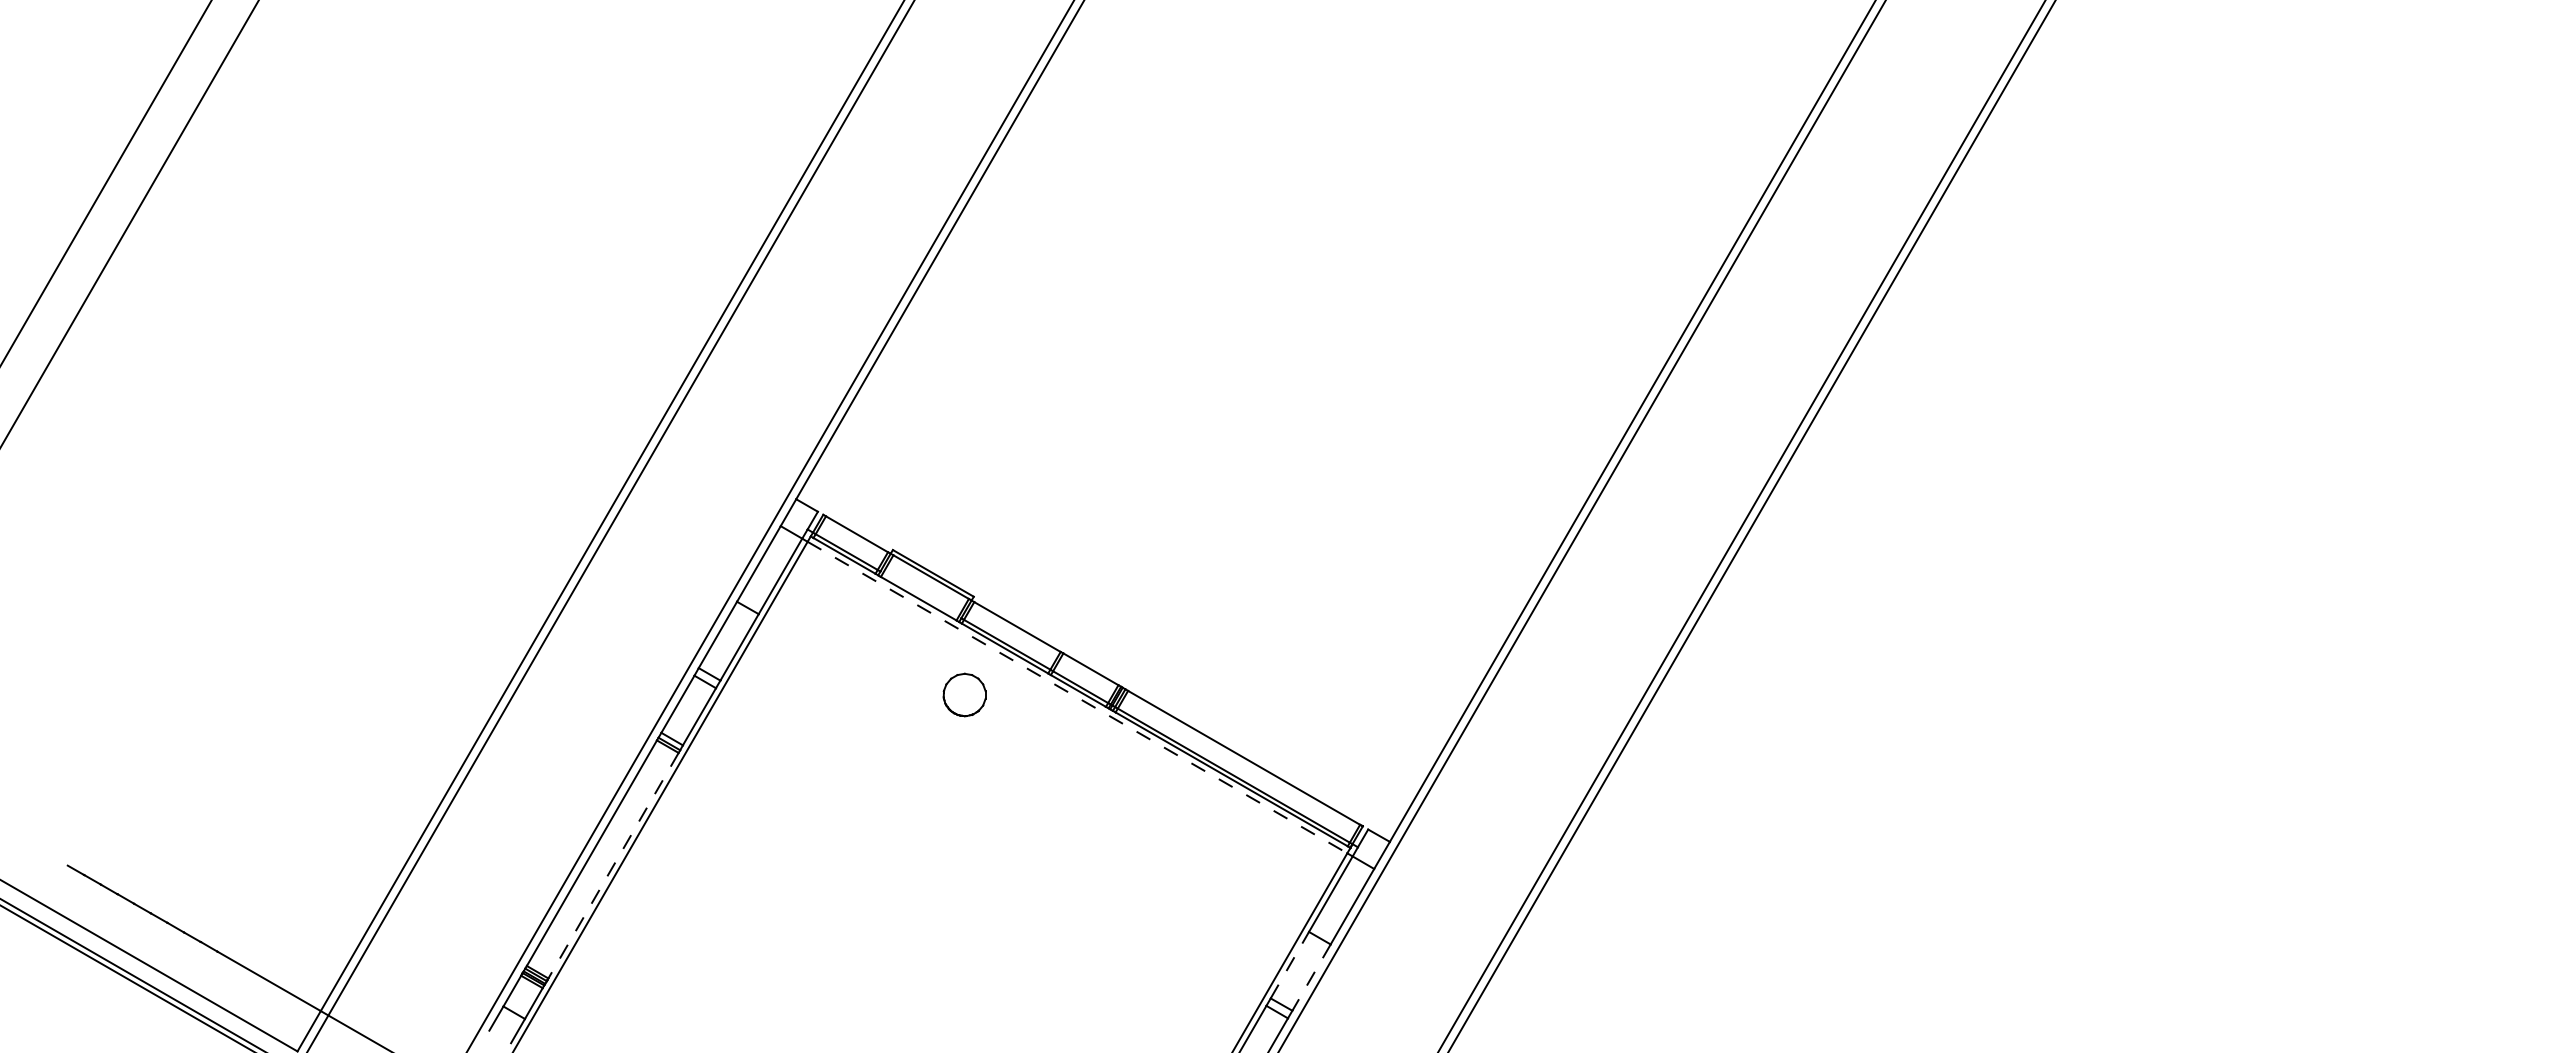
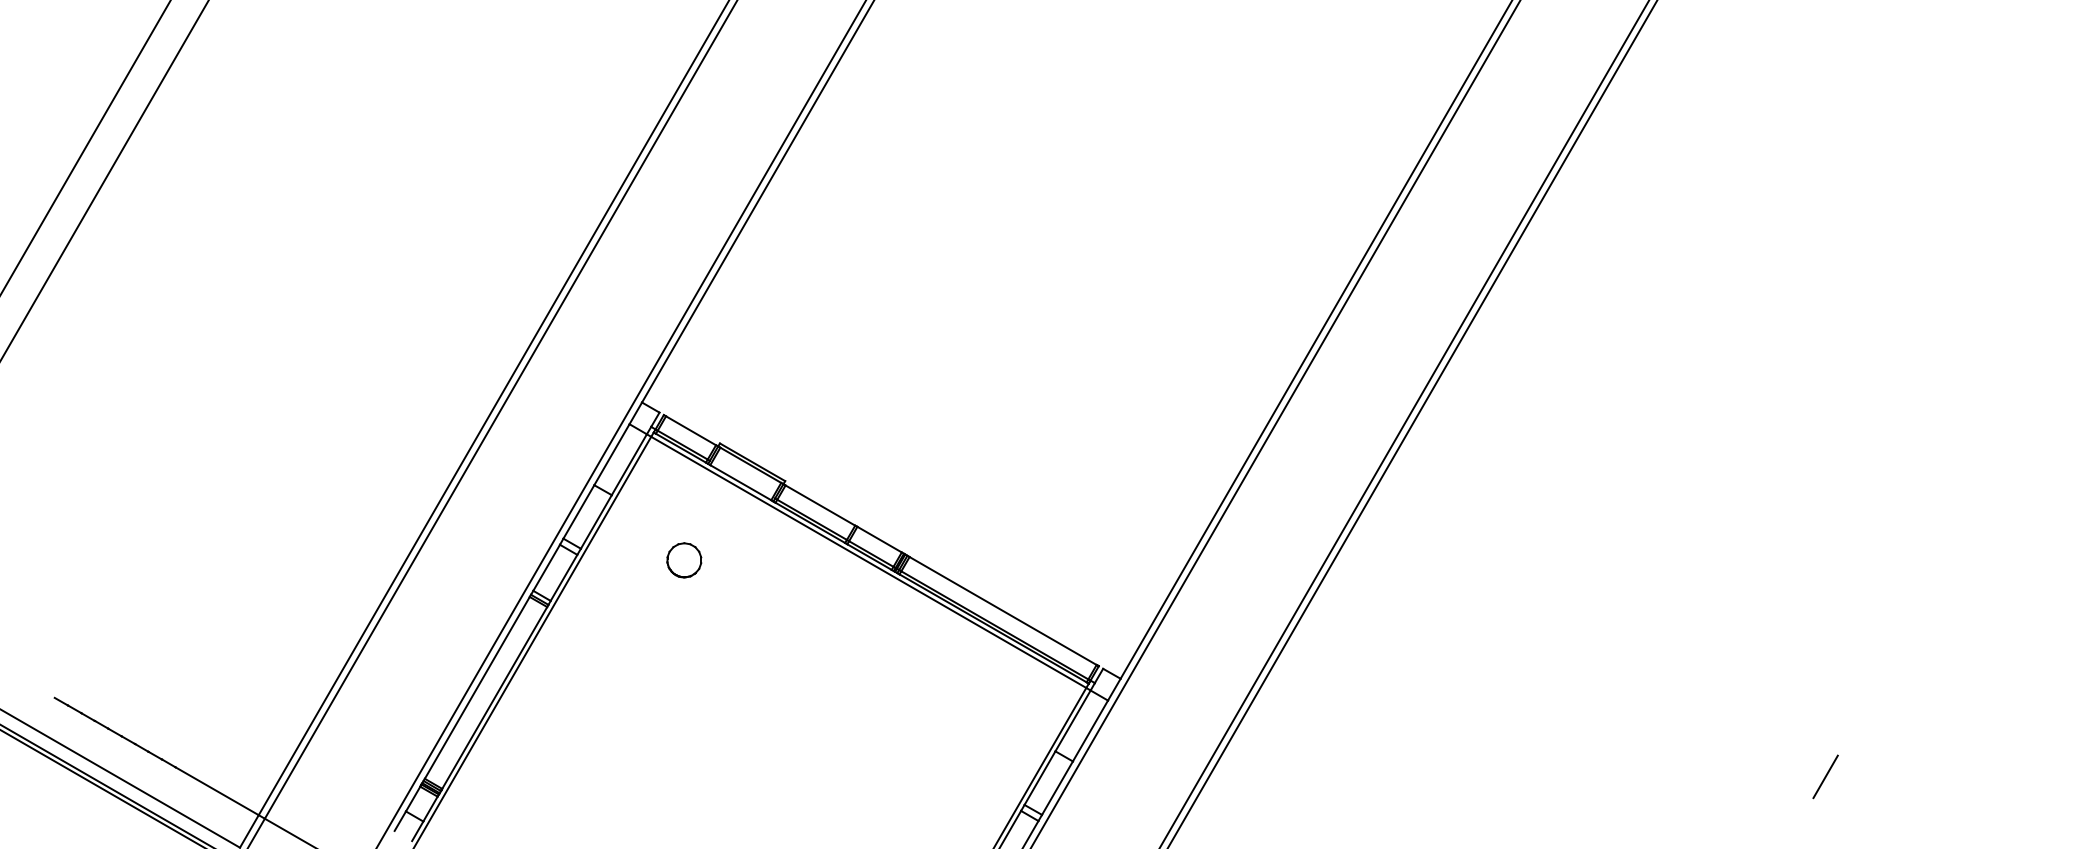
part: (964, 694) -> (684, 559), moved
line: (1077, 697) -> (868, 562), dashed -> solid
line: (613, 866) -> (494, 698), dashed -> solid
line: (2264, 963) -> (1825, 776), added
line: (1290, 964) -> (1040, 777), dashed -> solid
line: (1311, 978) -> (1057, 788), dashed -> solid

